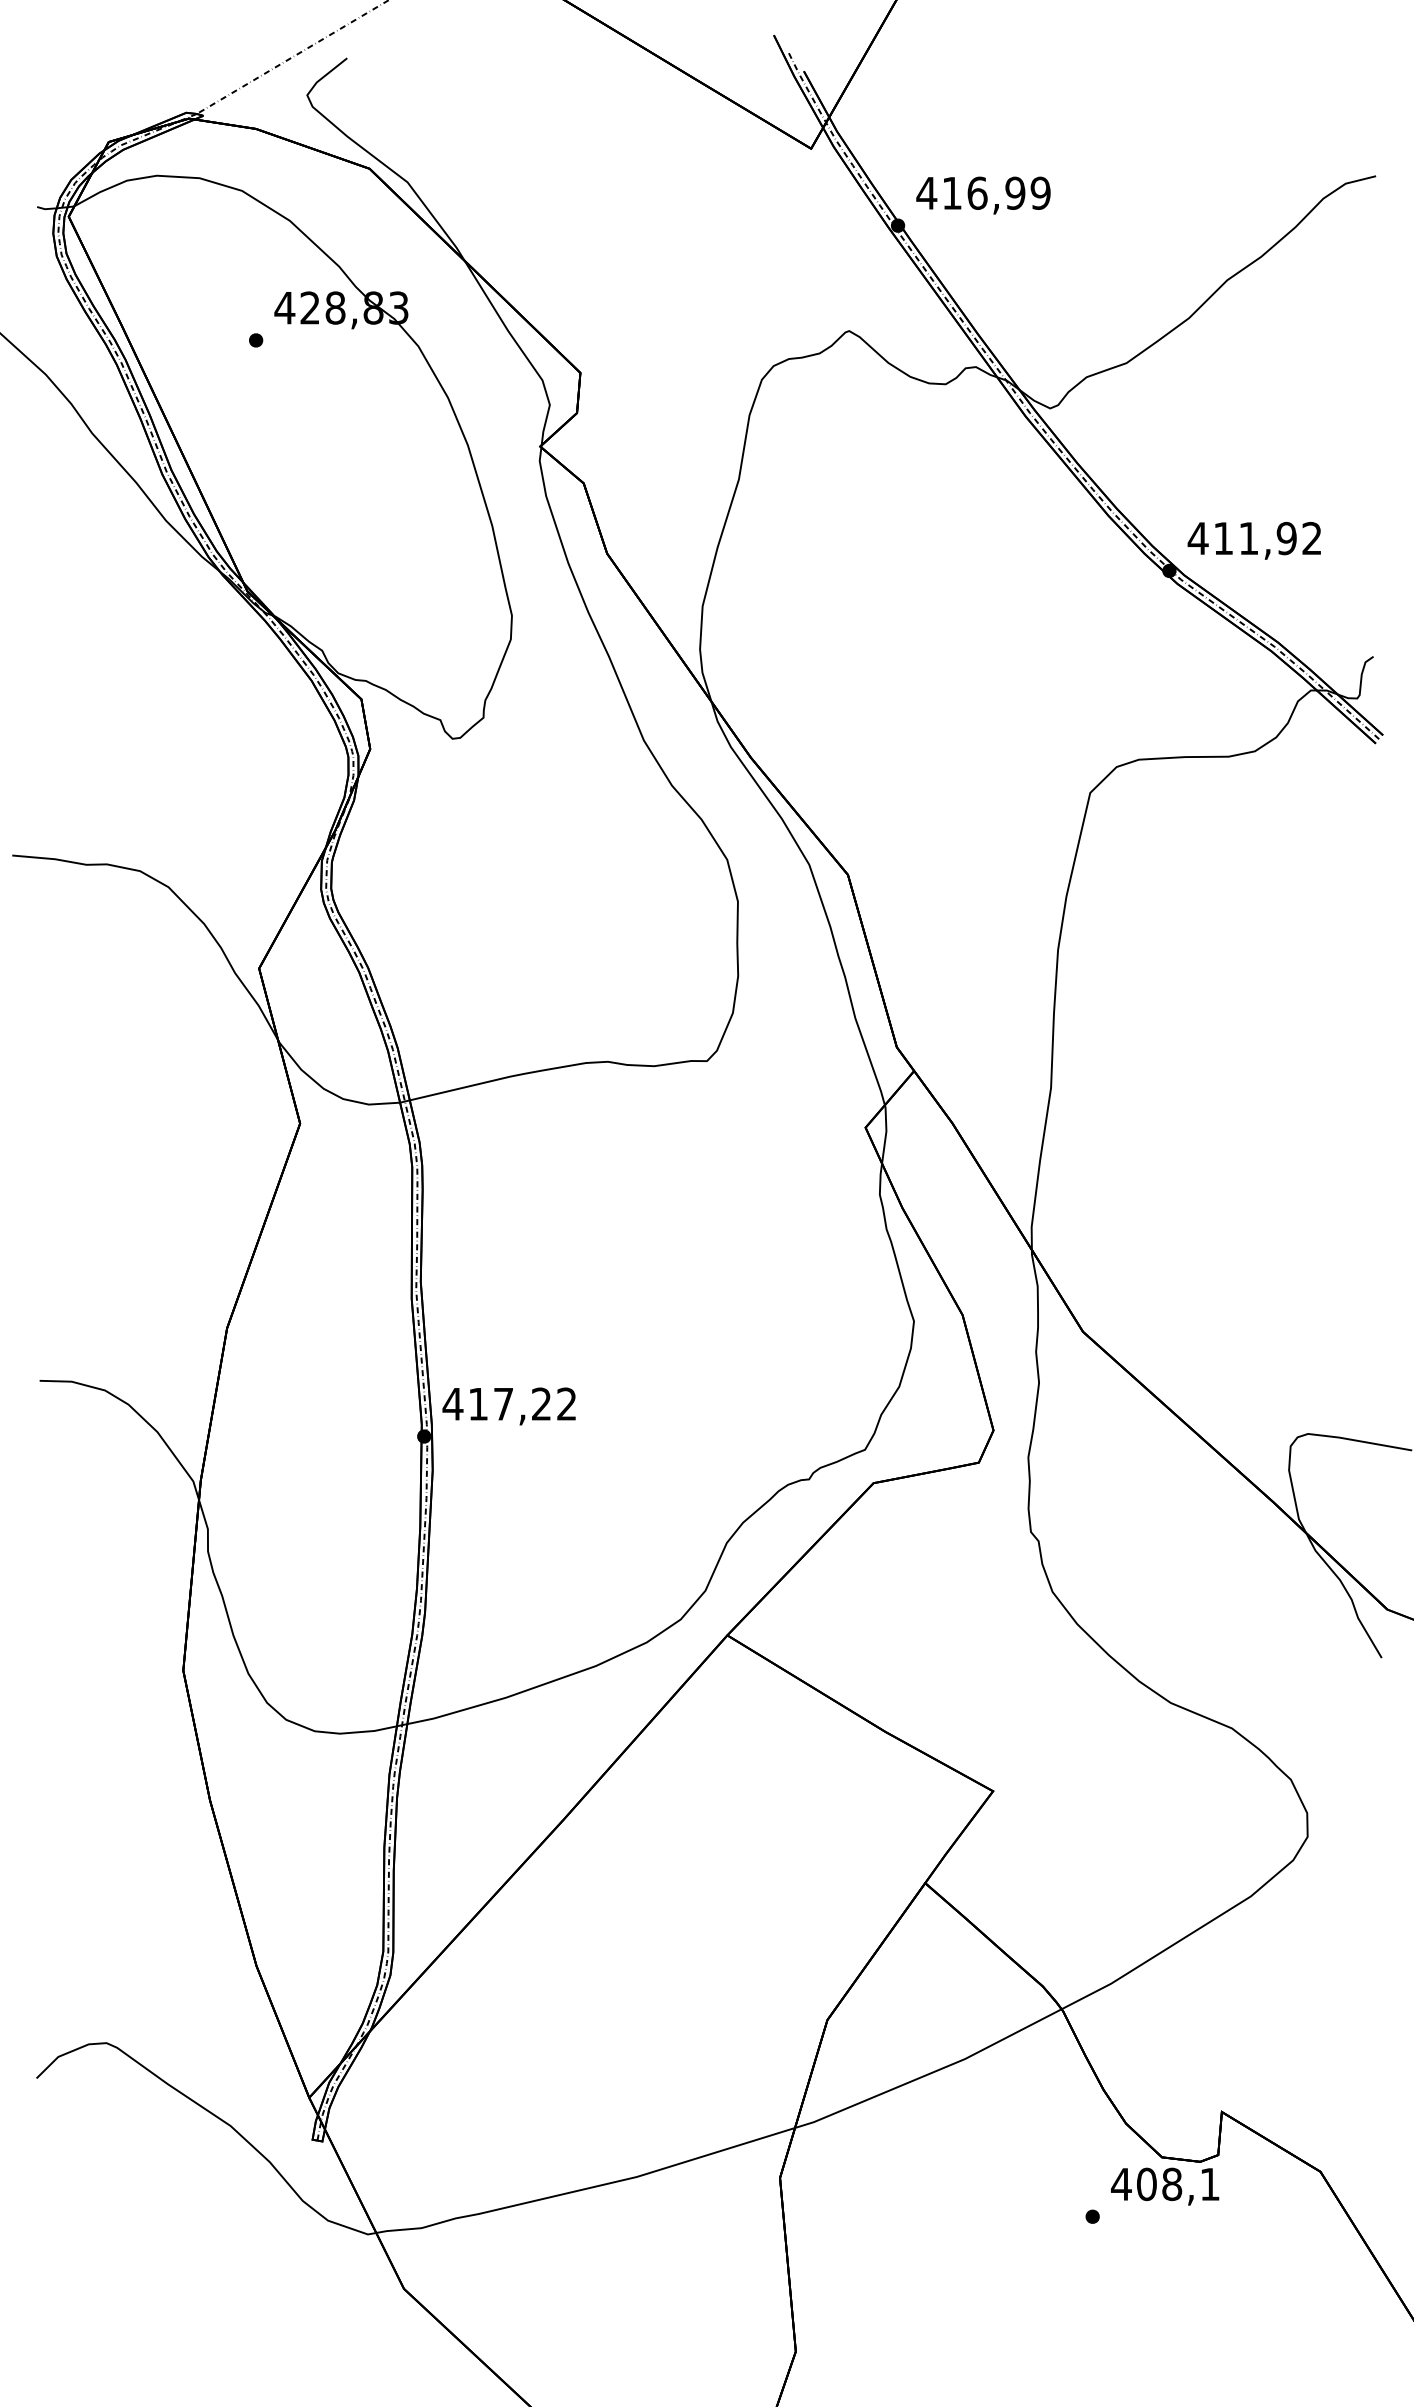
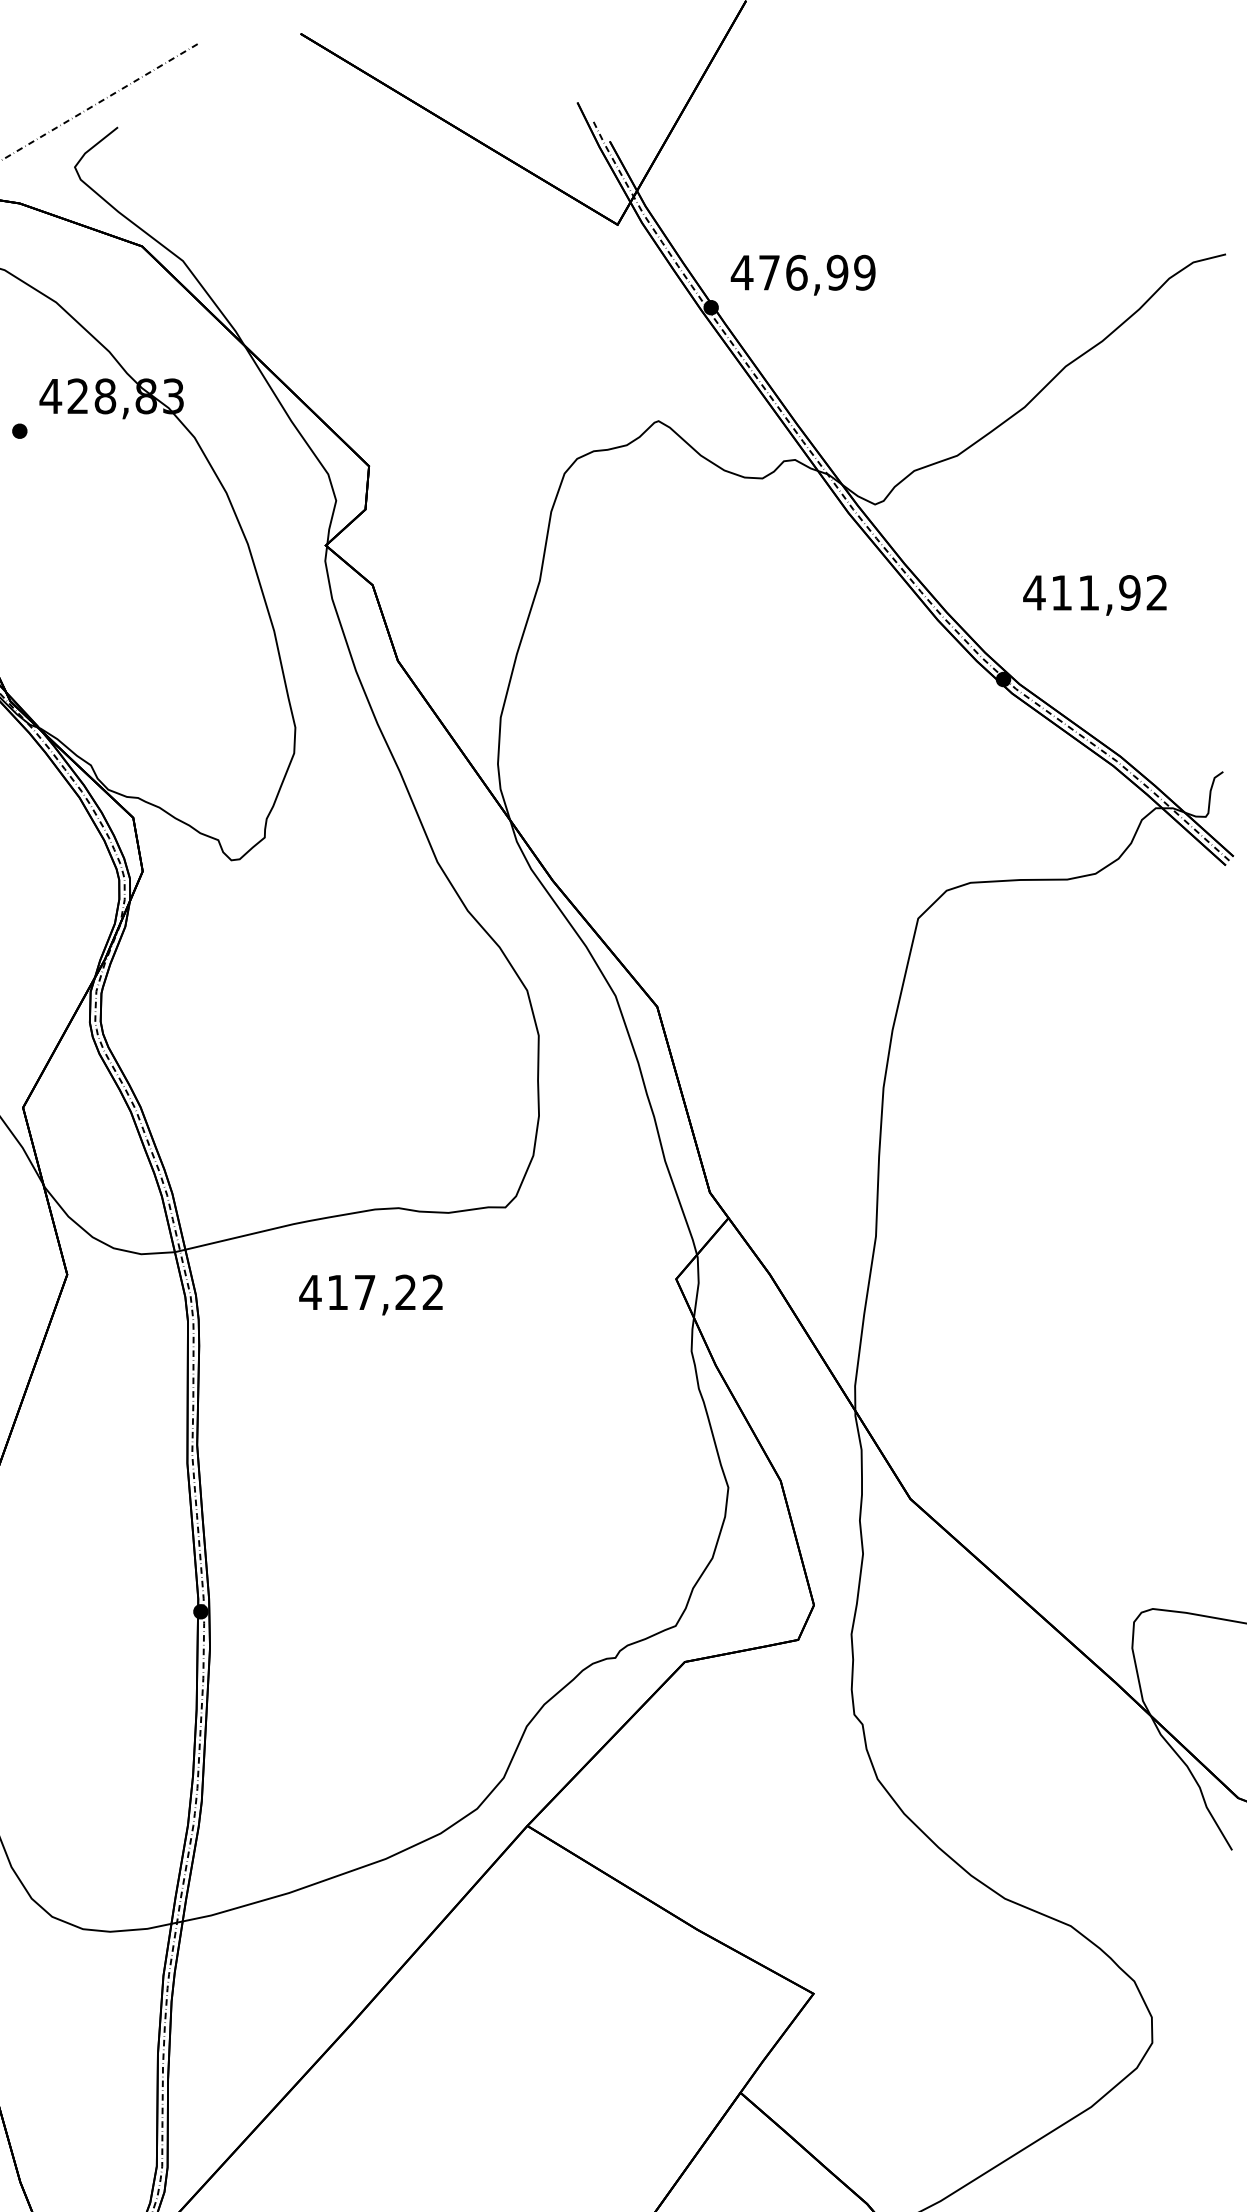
text: (951, 193) -> (768, 273), 416,99 -> 476,99
text: (1253, 540) -> (1094, 595), moved
text: (508, 1406) -> (370, 1295), moved

